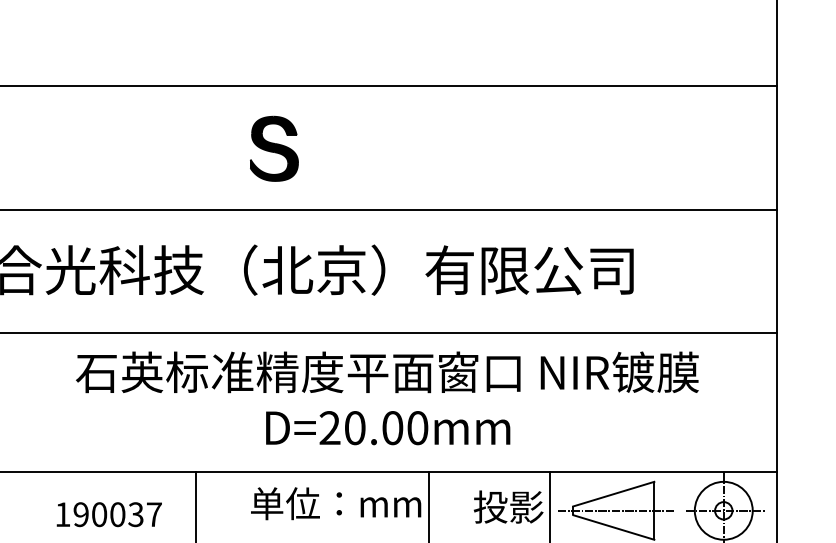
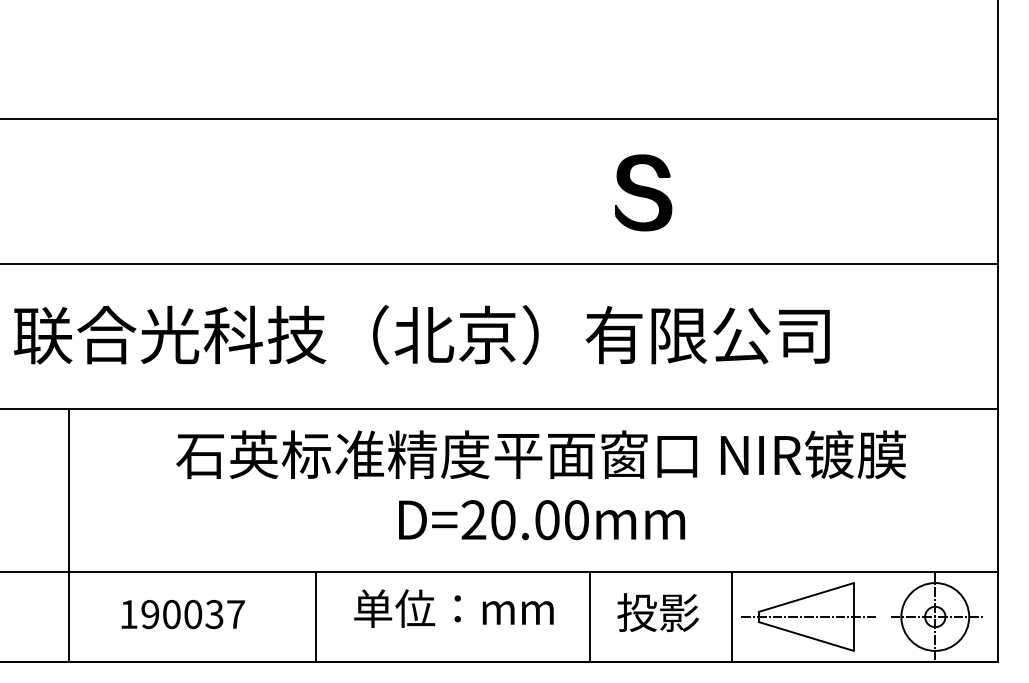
part: (274, 148) -> (643, 192), moved
text: (335, 503) -> (453, 608), moved
text: (508, 506) -> (657, 612), moved
text: (108, 514) -> (182, 614), moved

